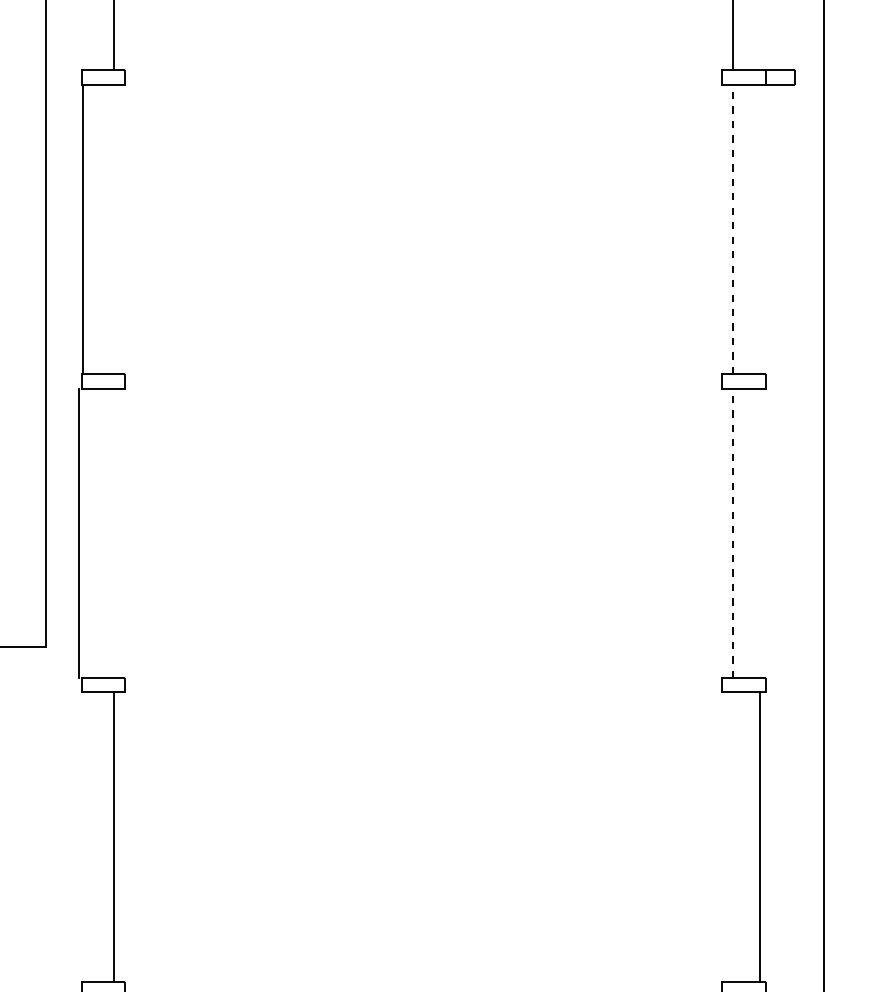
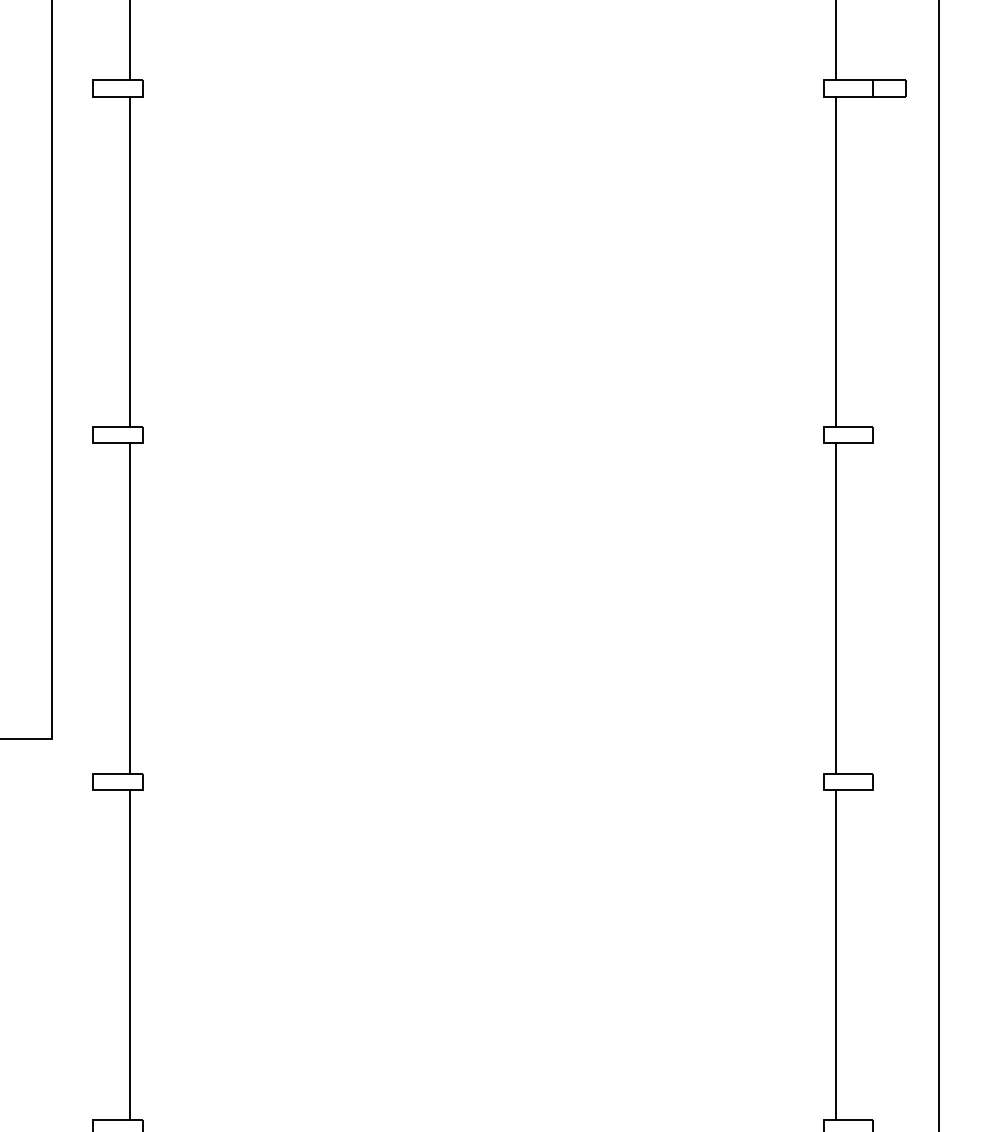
line: (83, 229) -> (130, 261), moved
line: (733, 229) -> (836, 261), dashed -> solid
line: (79, 532) -> (130, 607), moved
line: (733, 533) -> (836, 608), dashed -> solid
line: (760, 836) -> (836, 954), moved

